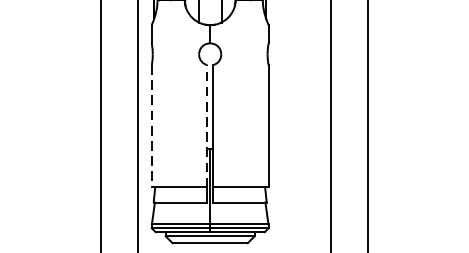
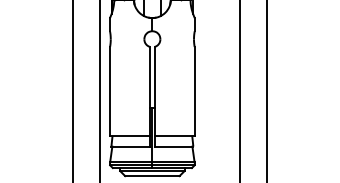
line: (207, 125) -> (150, 90), dashed -> solid
line: (152, 126) -> (110, 91), dashed -> solid

